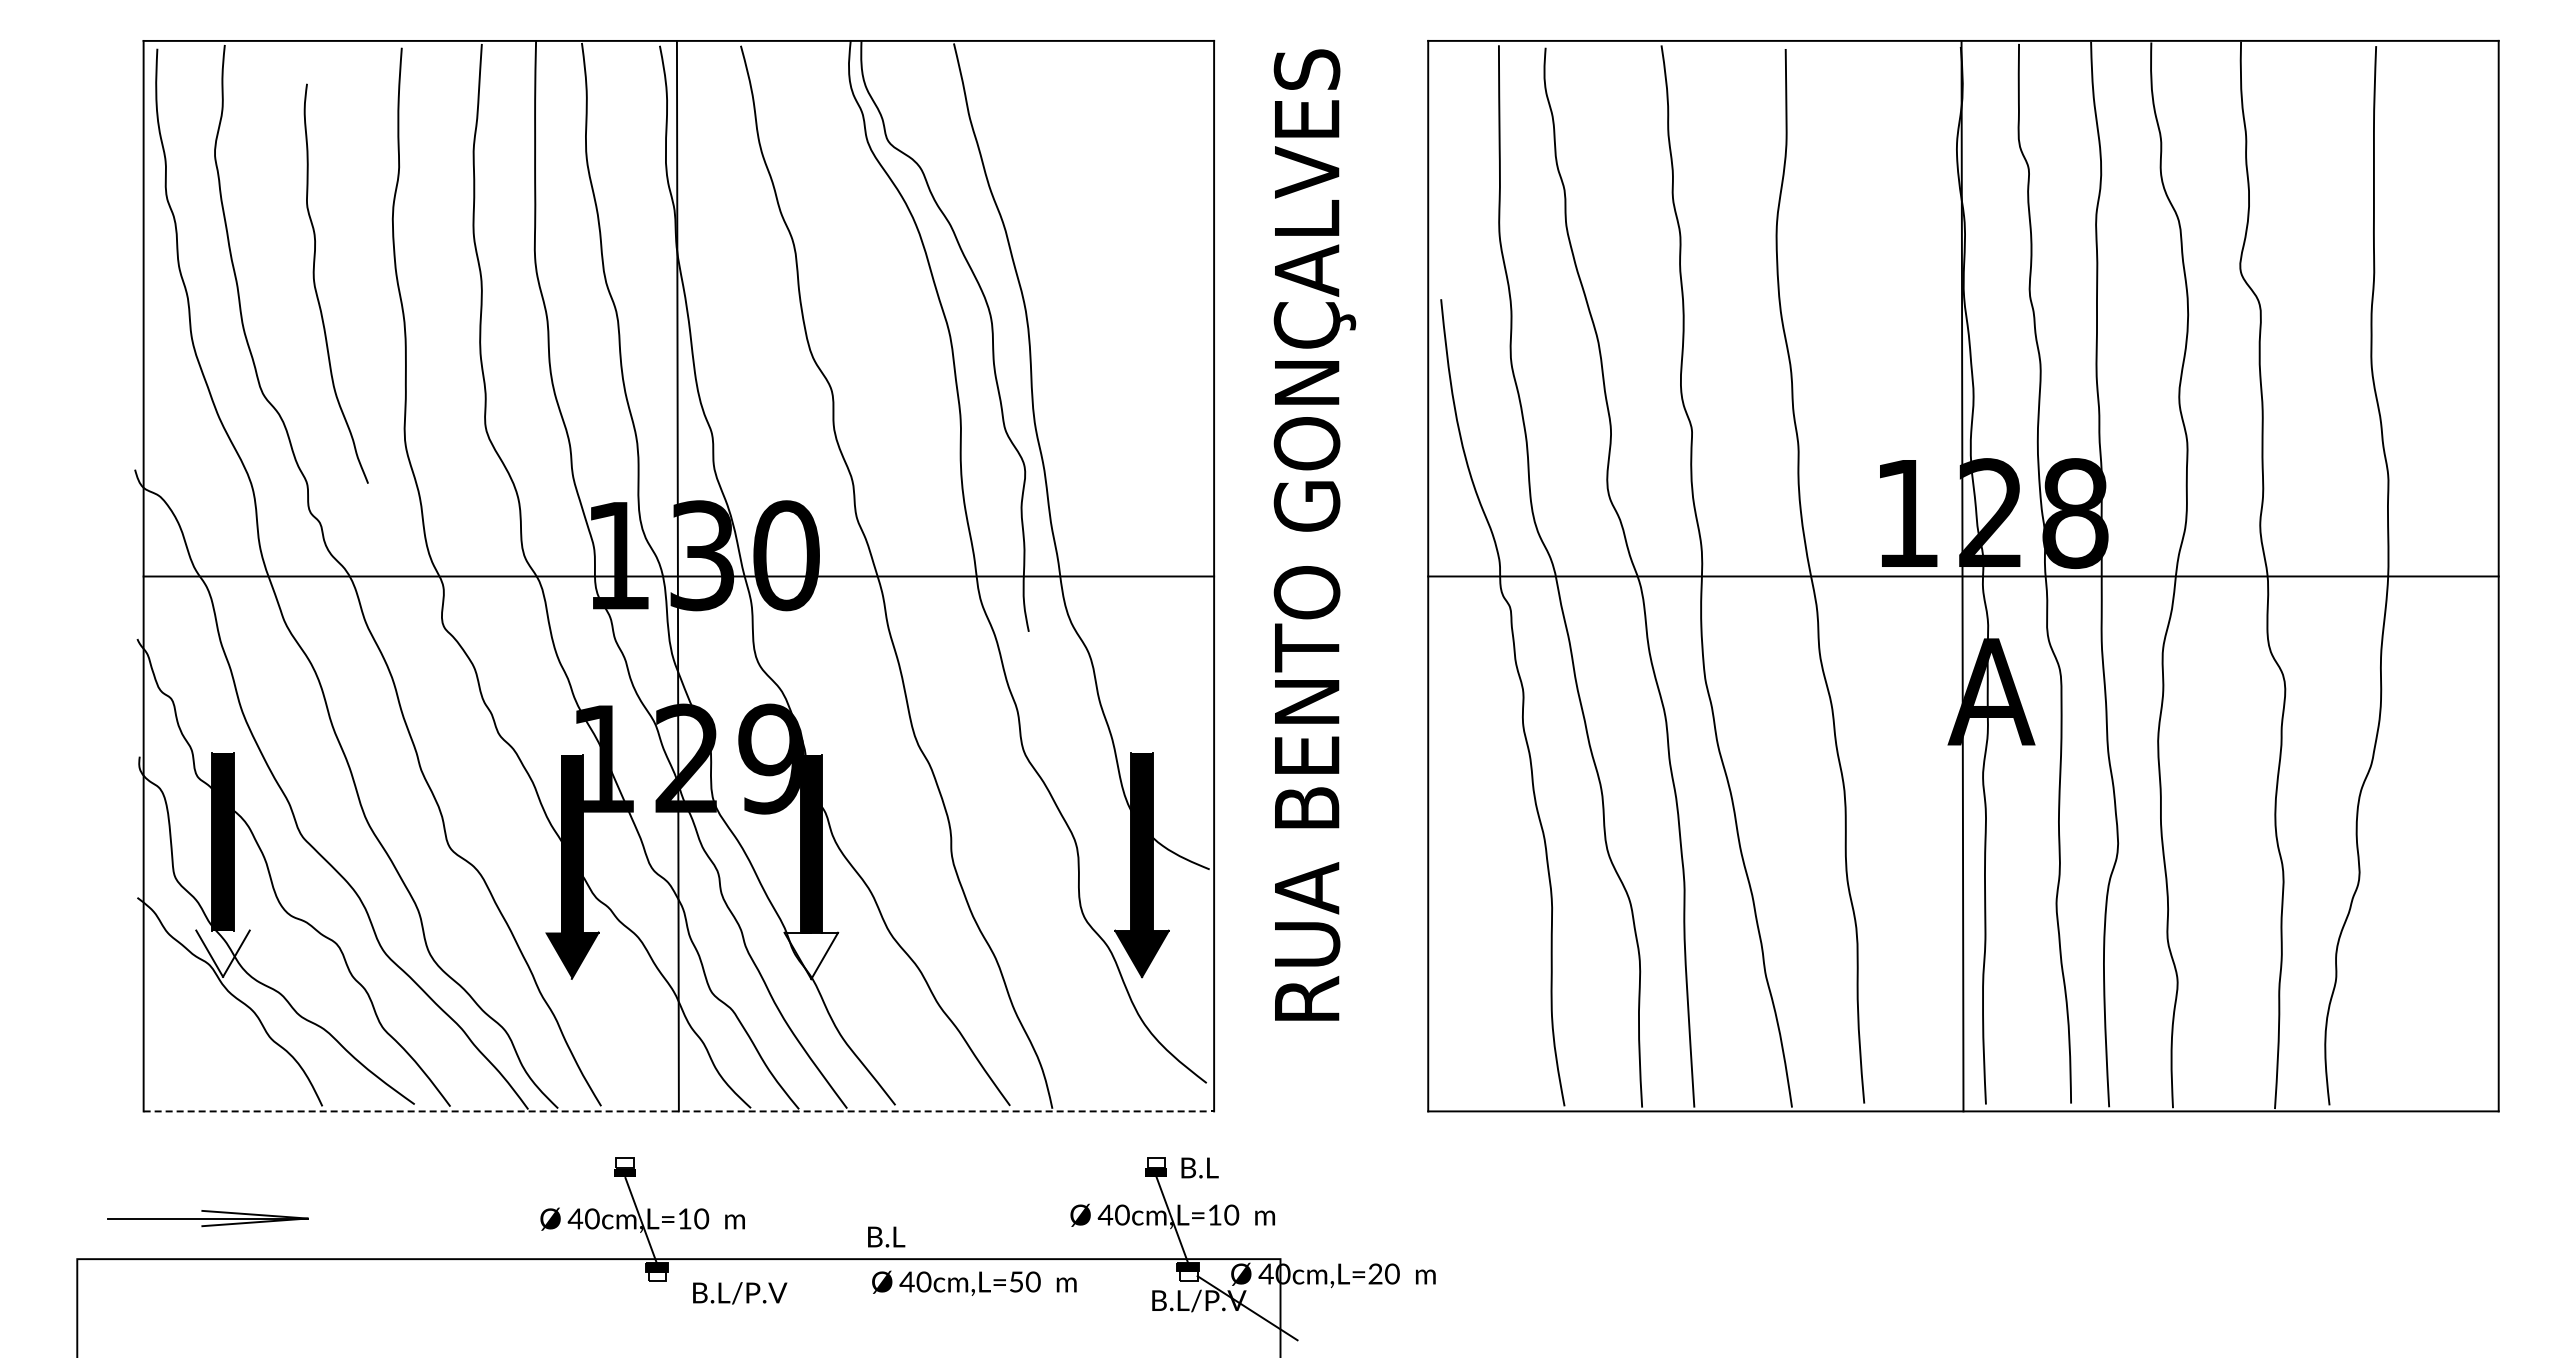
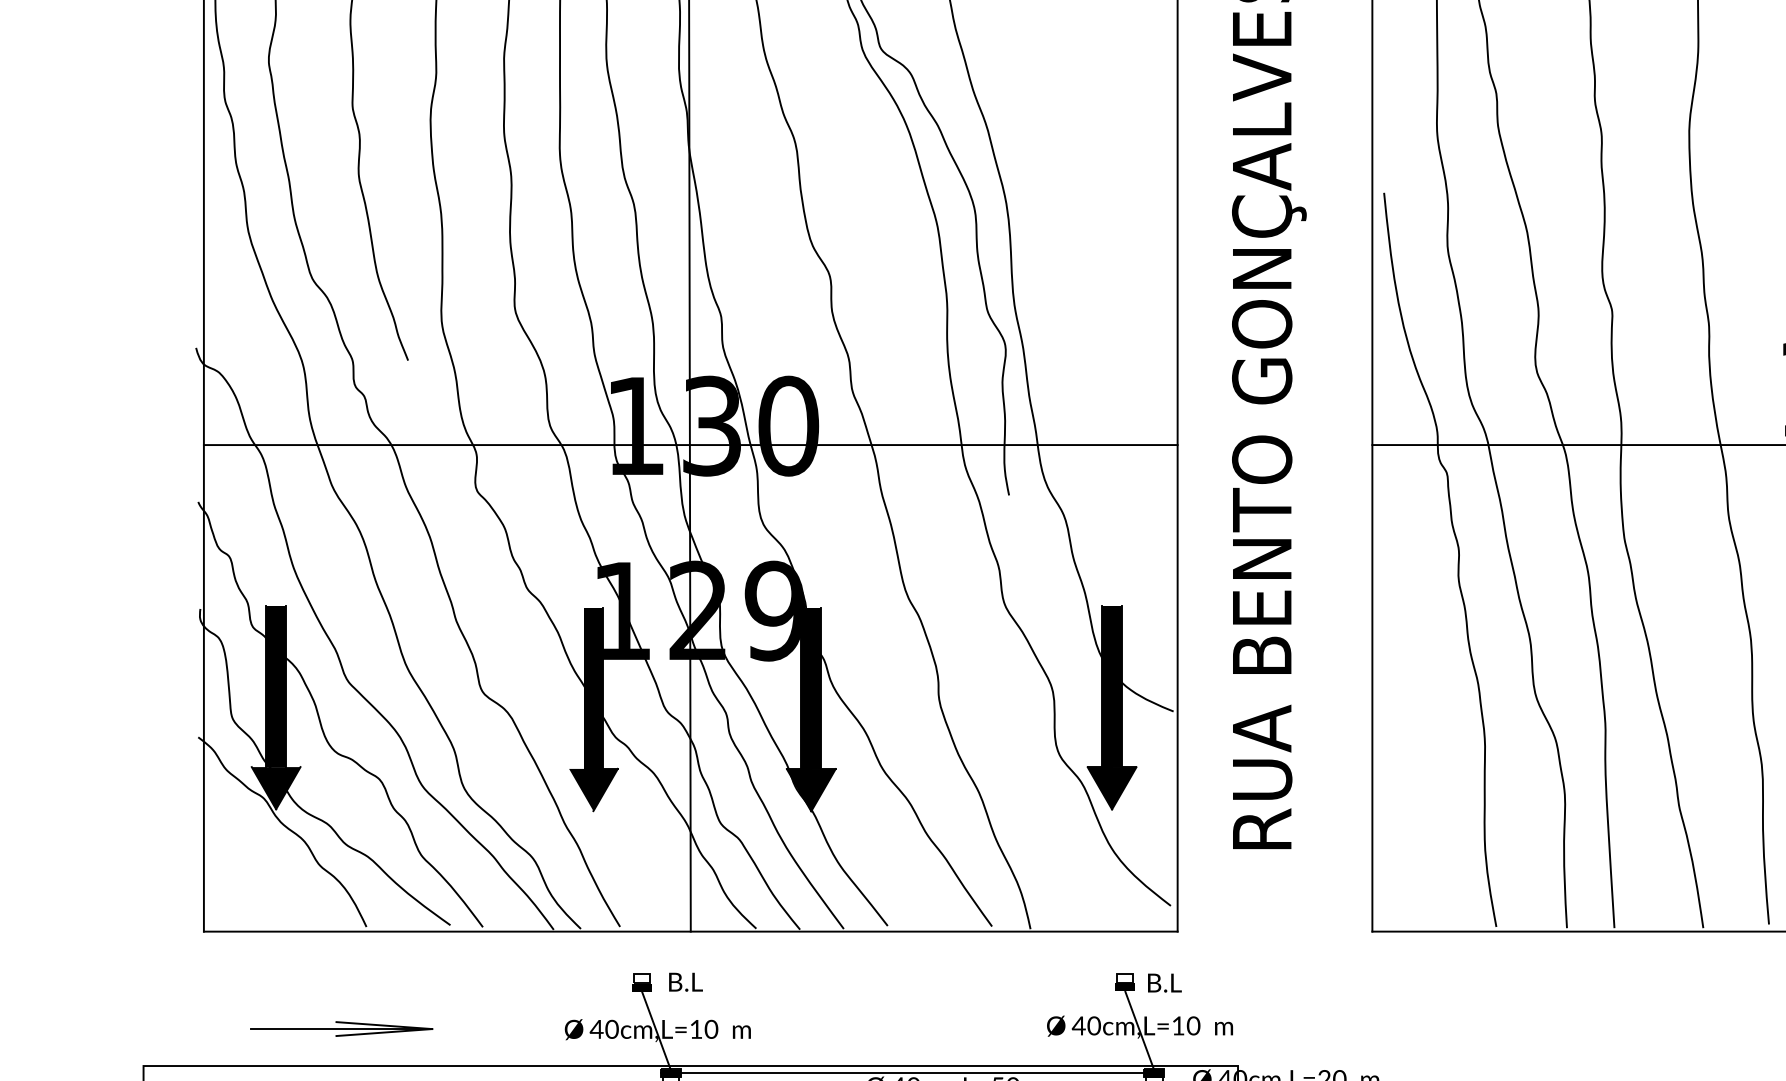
fill: (222, 953) -> (275, 787), added
fill: (811, 955) -> (811, 789), added
line: (679, 1111) -> (691, 931), dashed -> solid
part: (207, 1218) -> (341, 1029), moved
text: (886, 1236) -> (685, 981), moved
line: (911, 1266) -> (902, 1072), added

